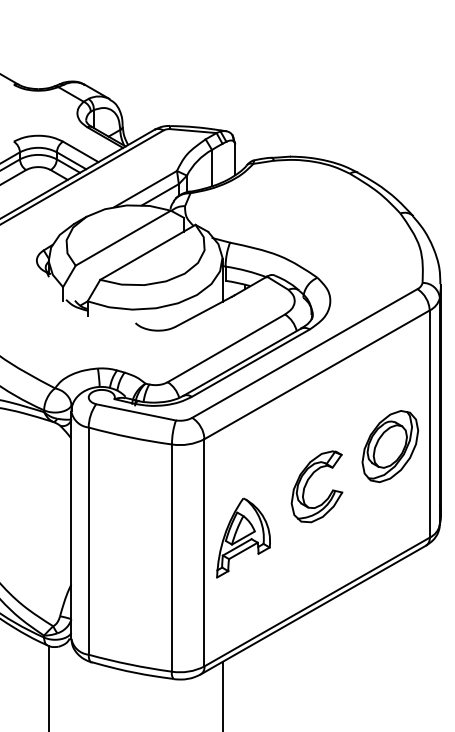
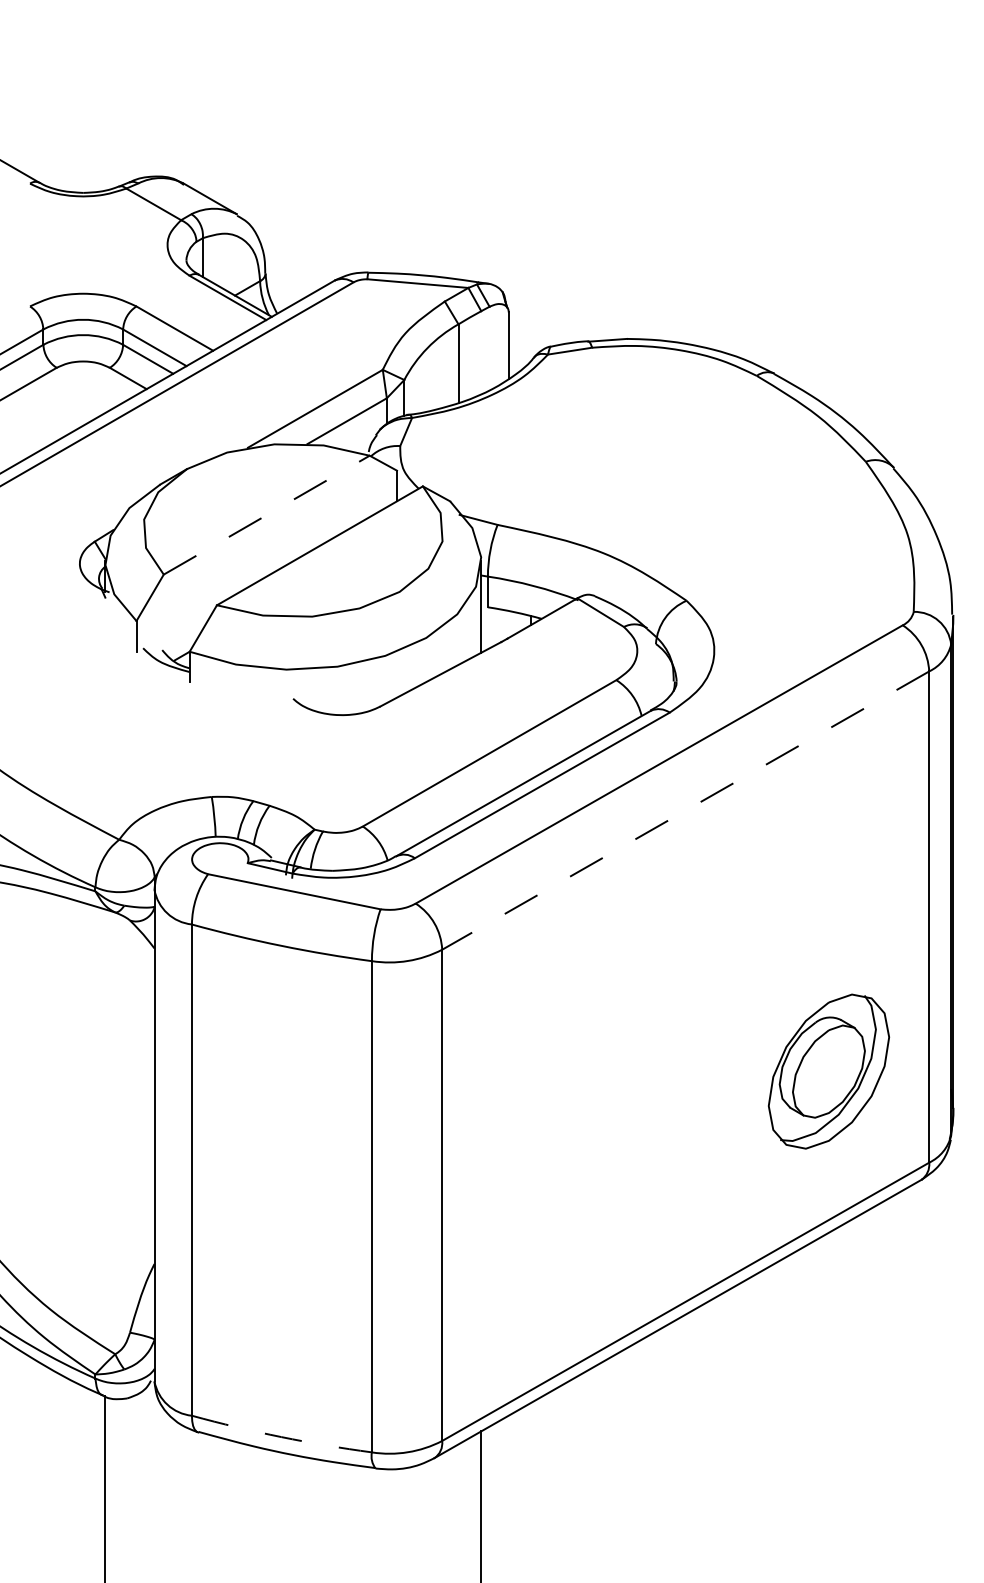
line: (123, 238) -> (267, 515), solid -> dashed
line: (317, 374) -> (686, 809), solid -> dashed
part: (390, 446) -> (829, 1071), moved
part: (308, 481) -> (667, 1041), removed
part: (243, 537) -> (526, 1162), removed
arc: (130, 664) -> (282, 1436), solid -> dashed

